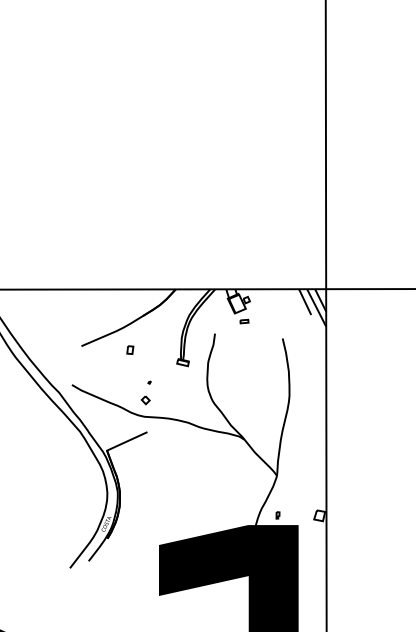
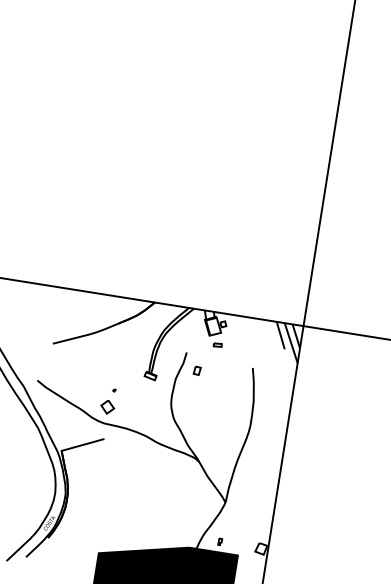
part: (130, 349) -> (197, 370), moved
part: (145, 400) -> (107, 407), size x1.67

